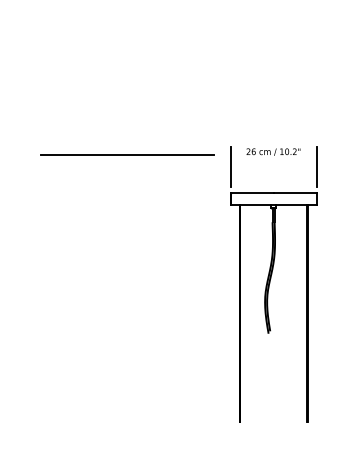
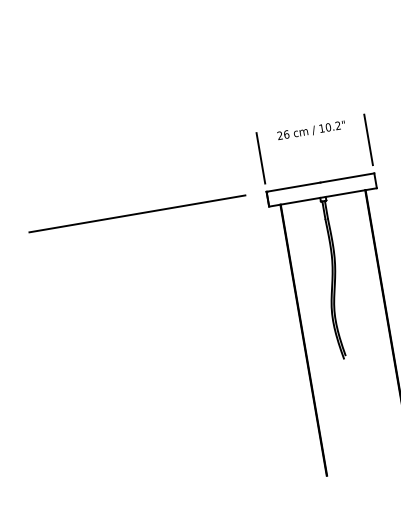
line: (127, 154) -> (137, 212), moved

